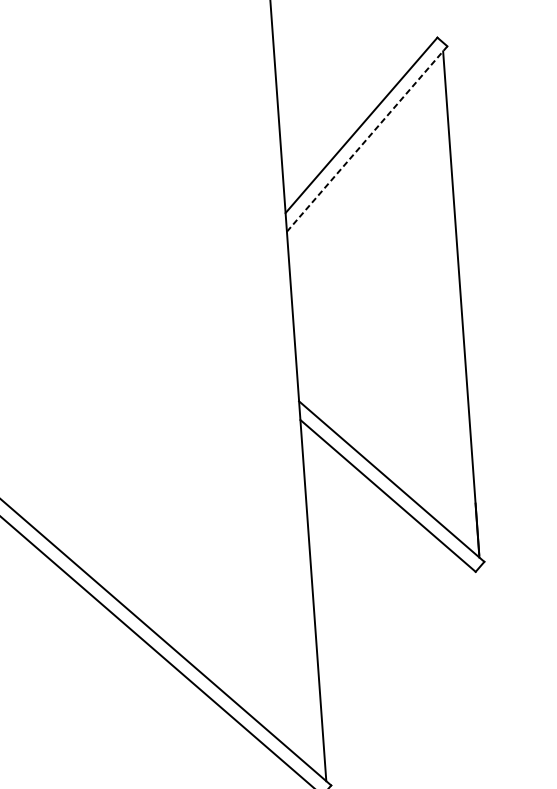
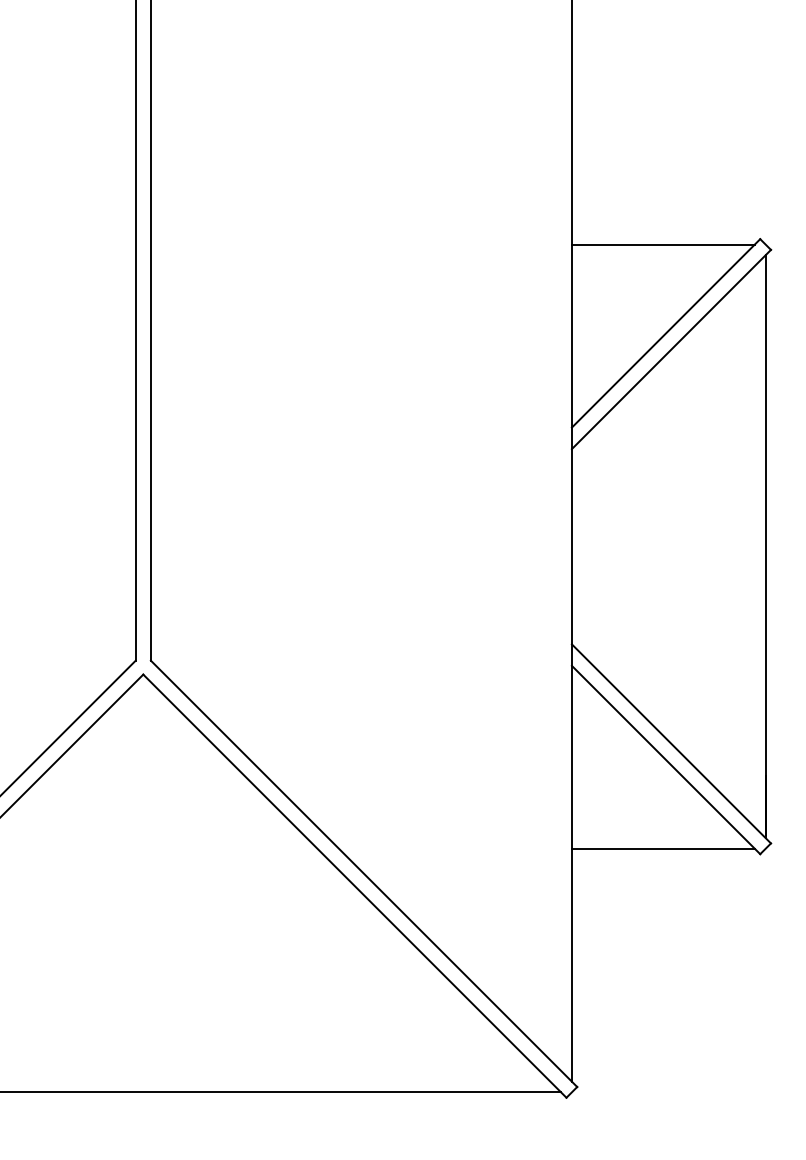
line: (352, 48) -> (662, 244), added
line: (367, 139) -> (671, 349), dashed -> solid
line: (390, 573) -> (662, 848), added

